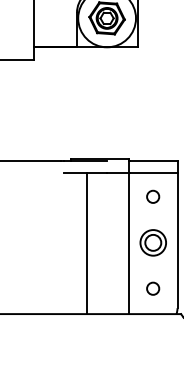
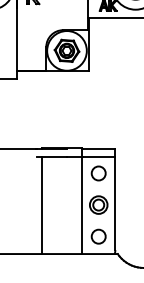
circle: (152, 196) -> (98, 173), size x1.67
line: (87, 243) -> (42, 205), moved
circle: (152, 288) -> (98, 236), size x1.67

